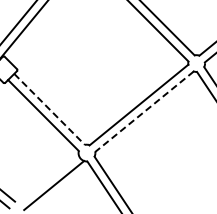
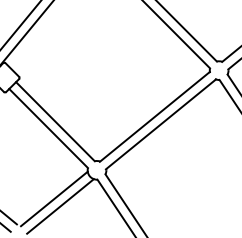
line: (49, 109) -> (55, 121), dashed -> solid
line: (144, 111) -> (161, 124), dashed -> solid
line: (48, 178) -> (54, 198), added

